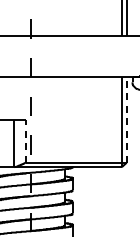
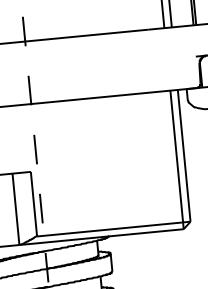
line: (126, 119) -> (183, 155), dashed -> solid
line: (26, 141) -> (34, 203), dashed -> solid

